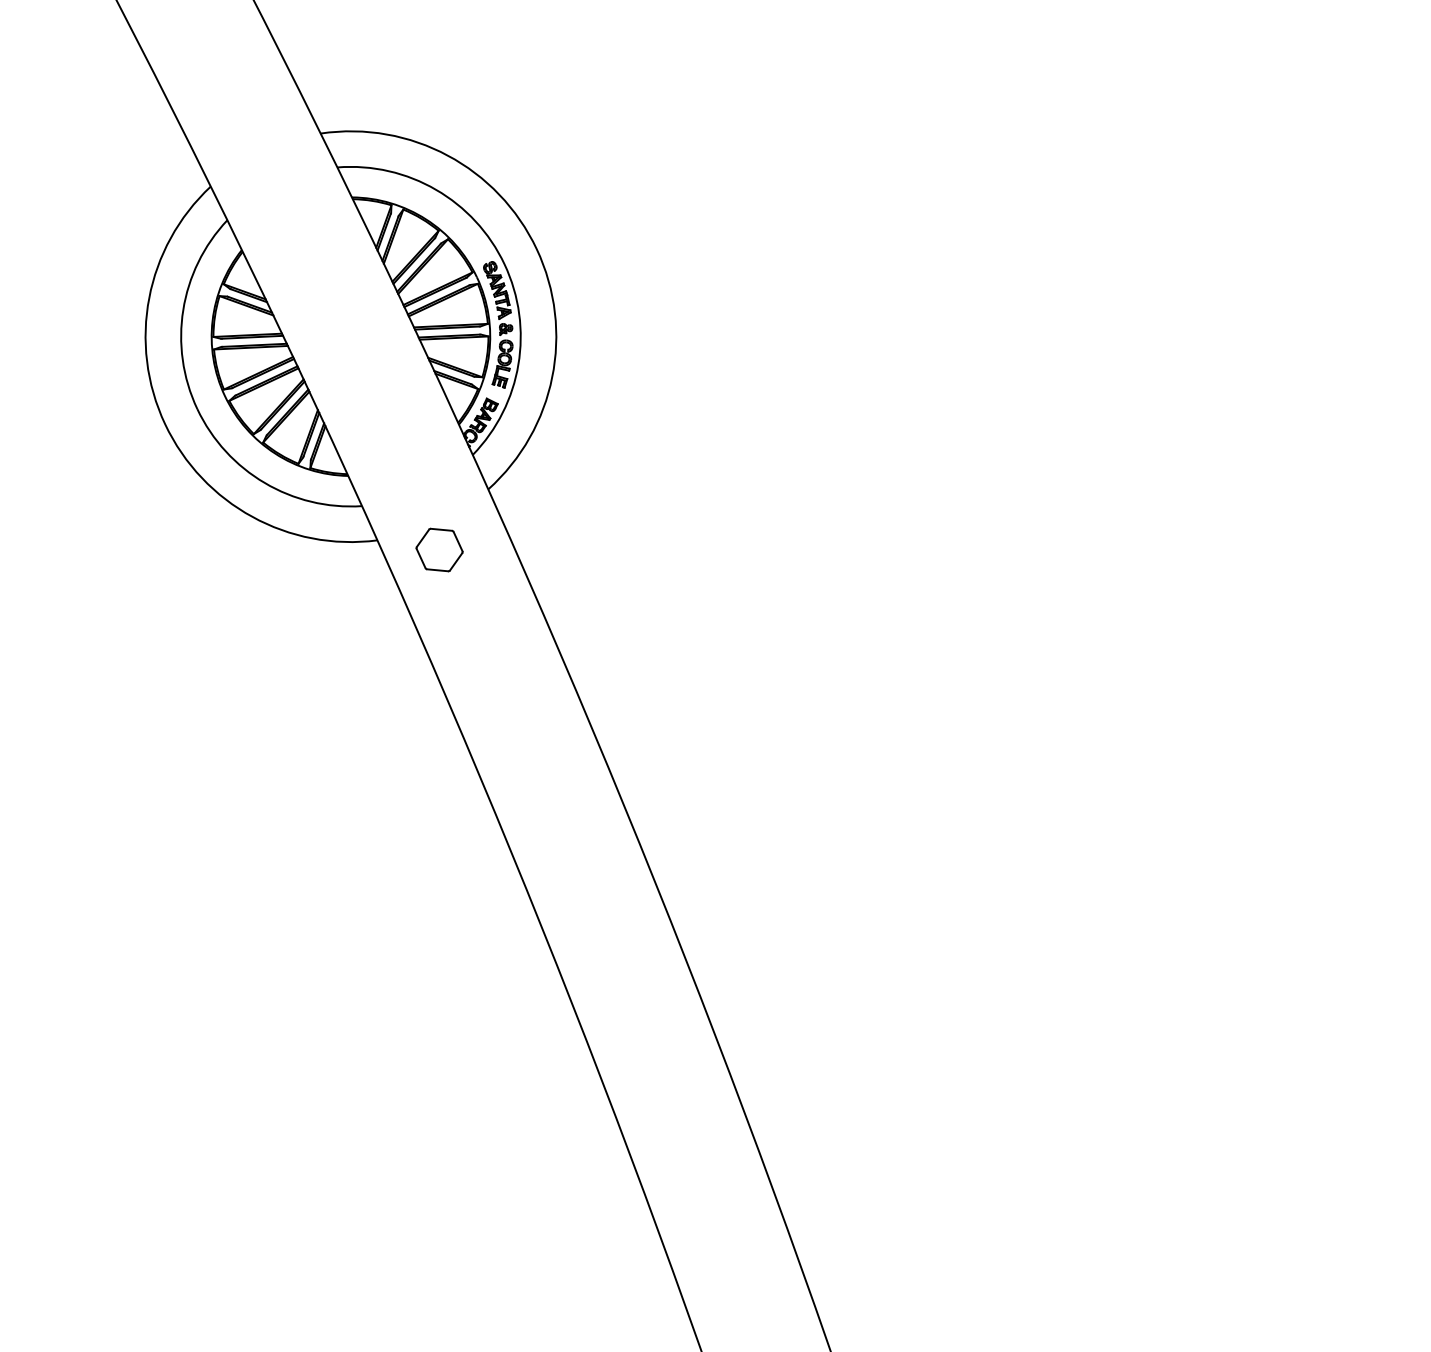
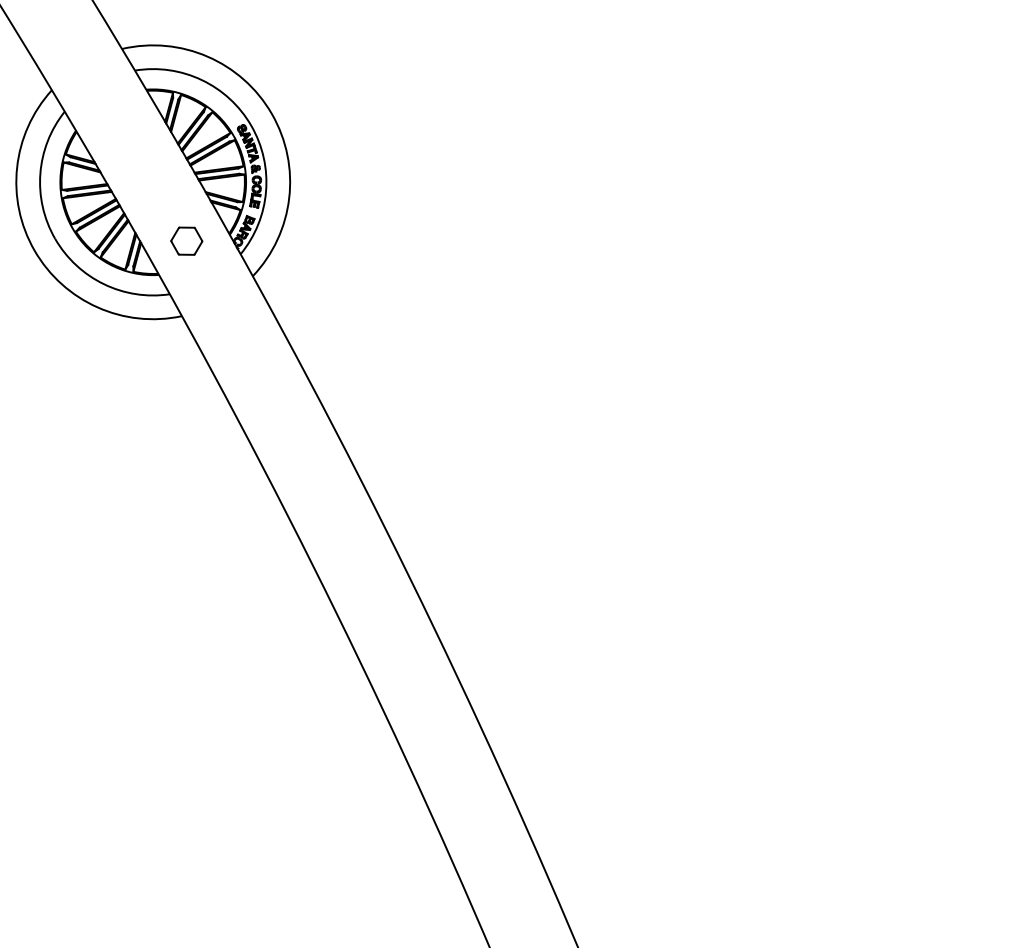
part: (439, 548) -> (186, 240), moved

